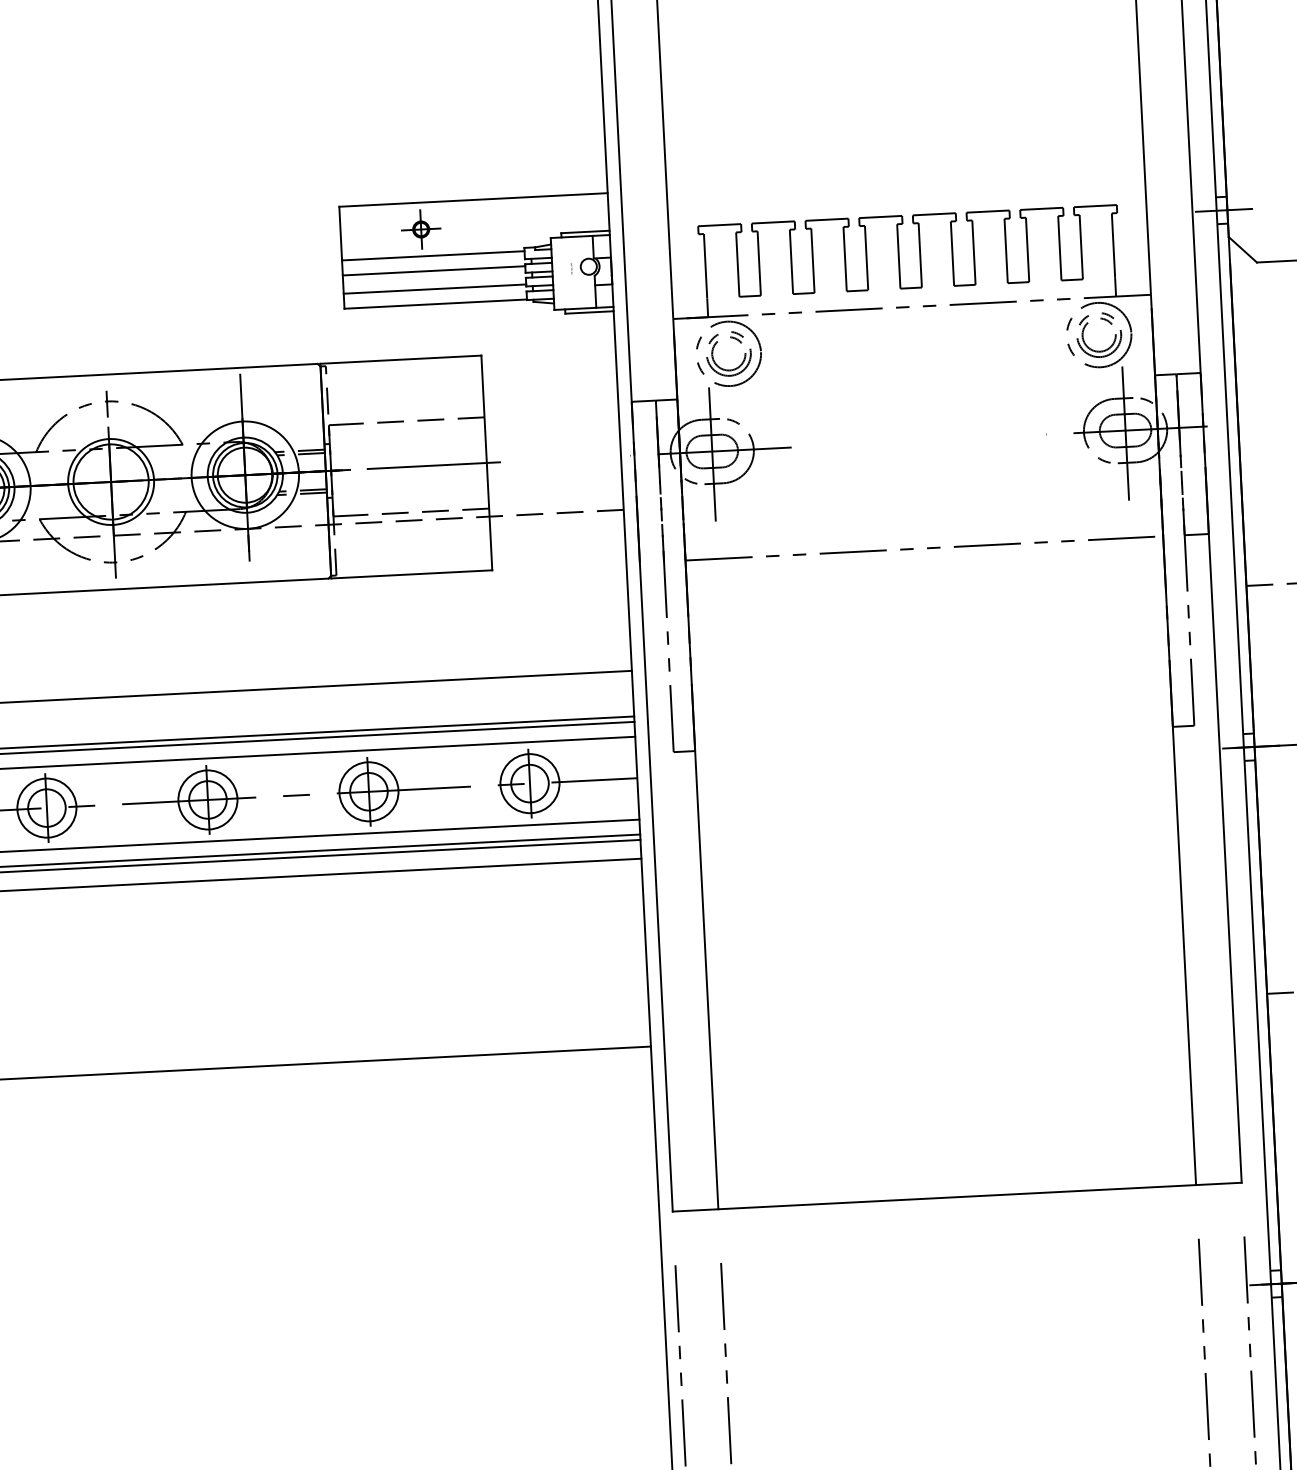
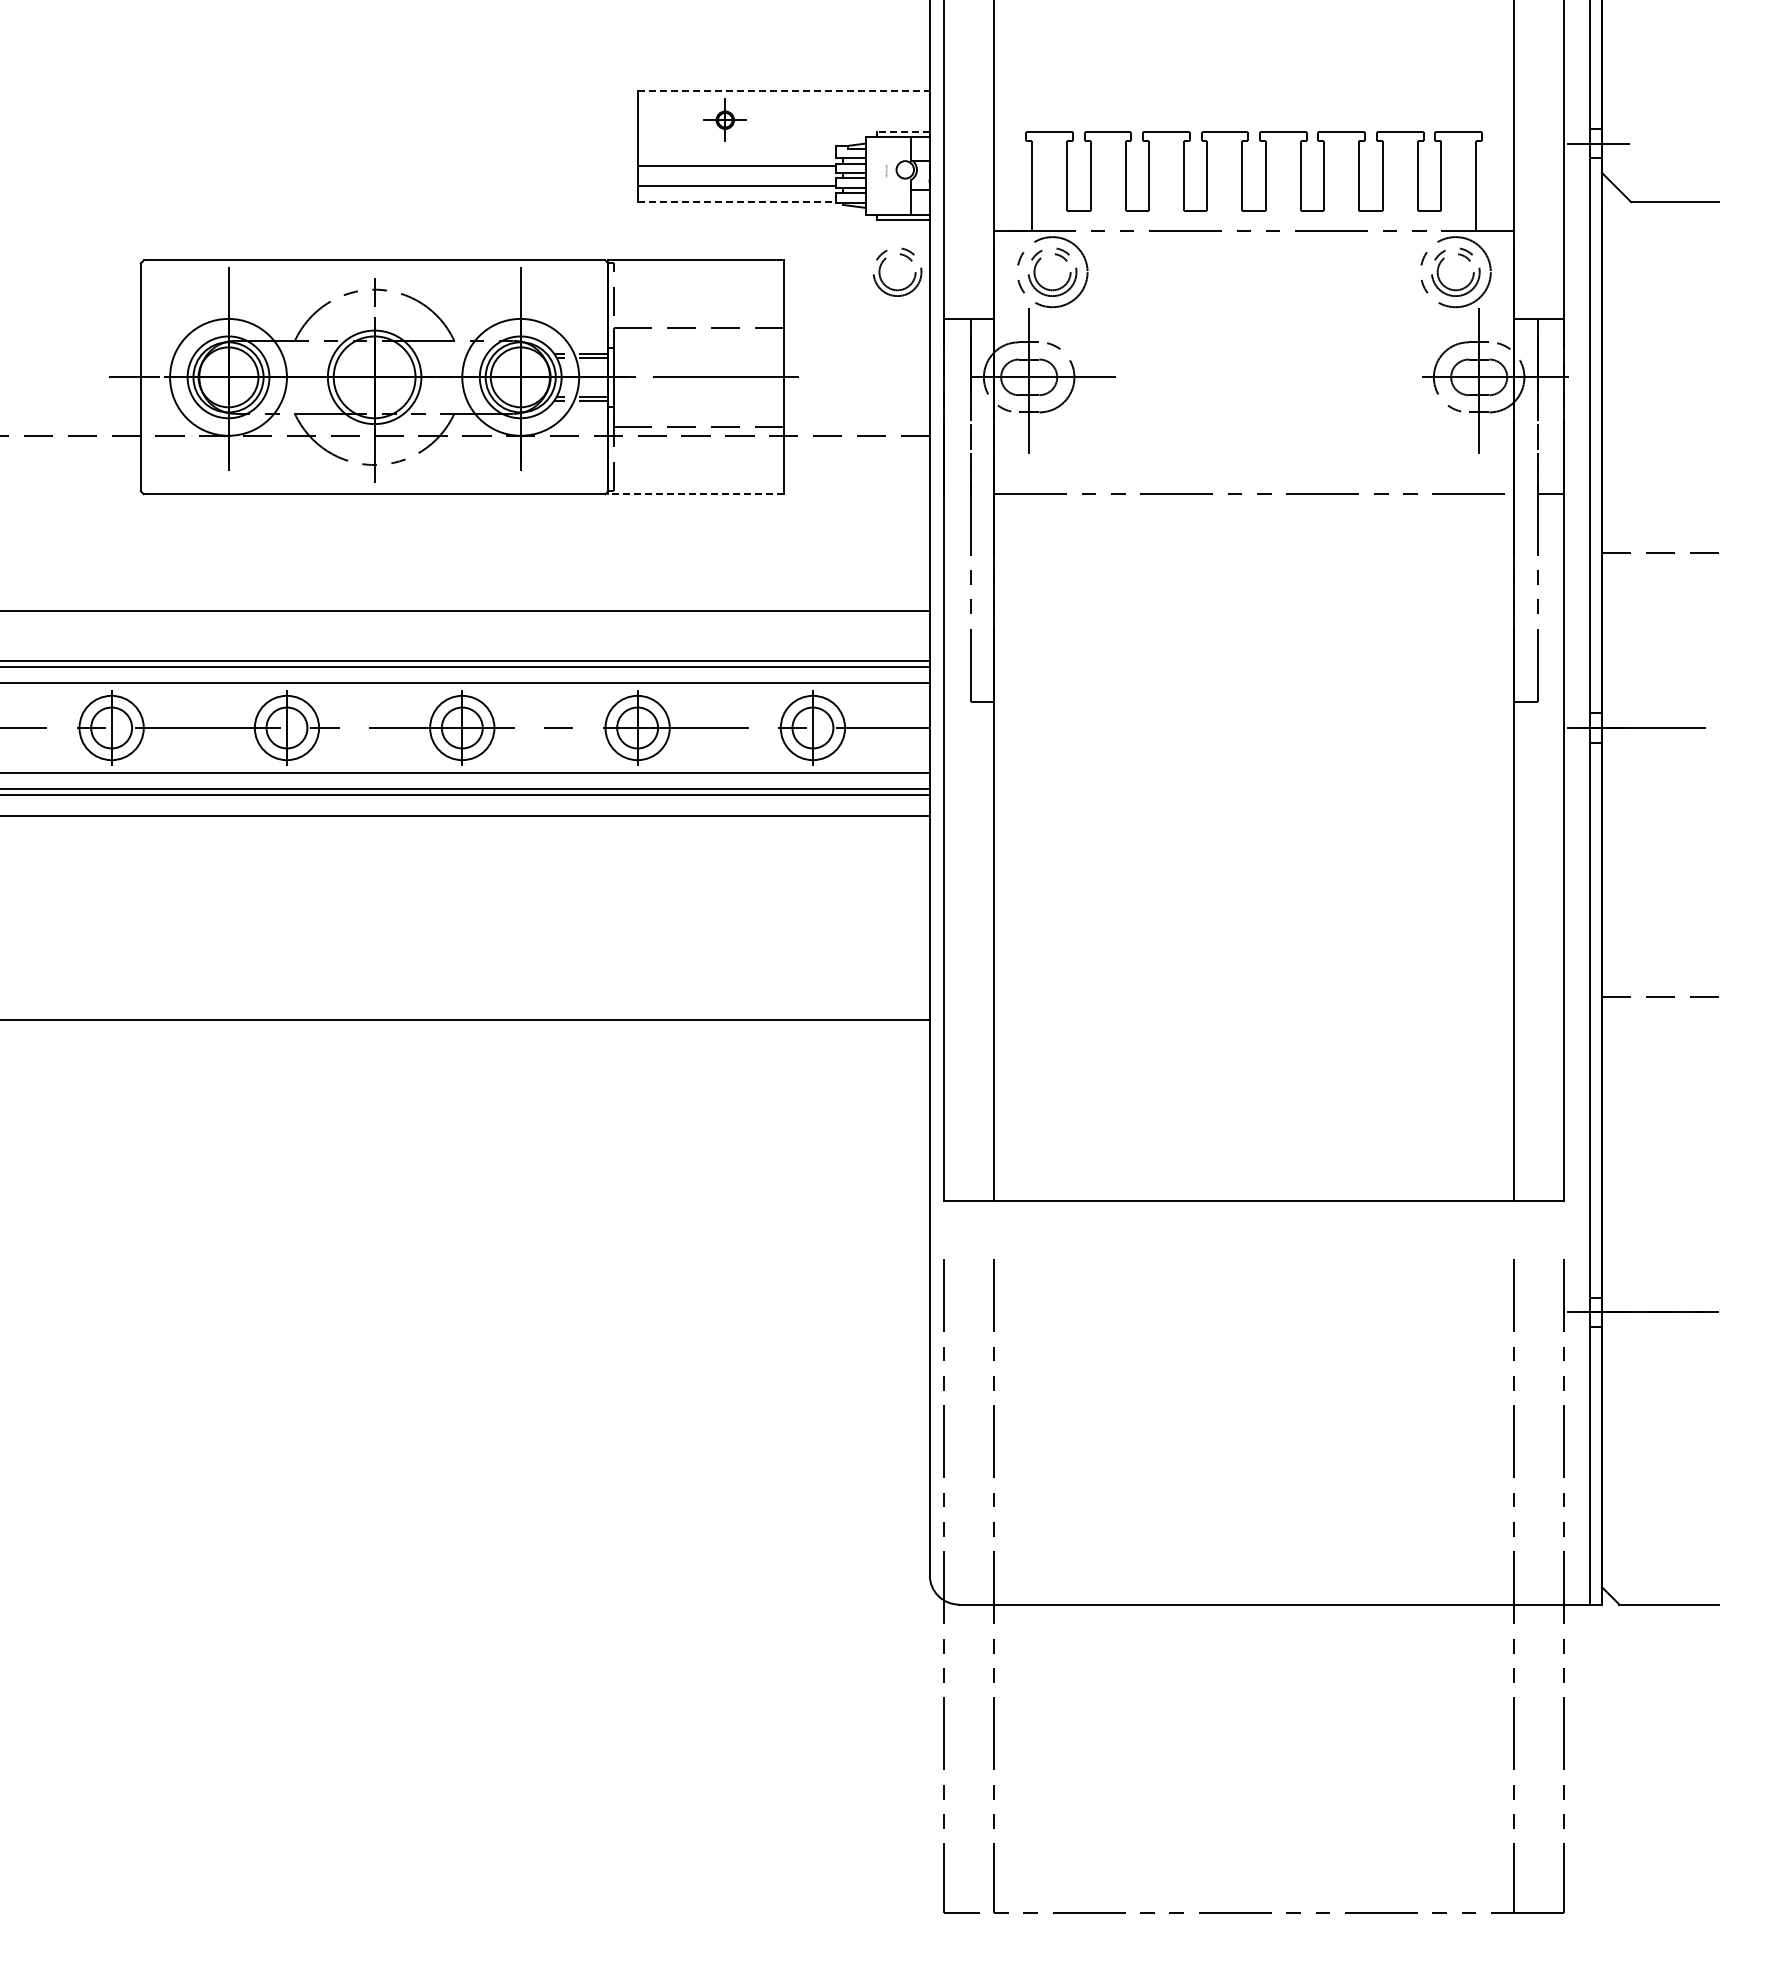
line: (474, 200) -> (784, 91), solid -> dashed
line: (585, 231) -> (903, 131), solid -> dashed
line: (432, 255) -> (736, 149), removed
line: (436, 304) -> (737, 202), solid -> dashed
part: (588, 345) -> (900, 255), added
line: (412, 574) -> (696, 494), solid -> dashed

